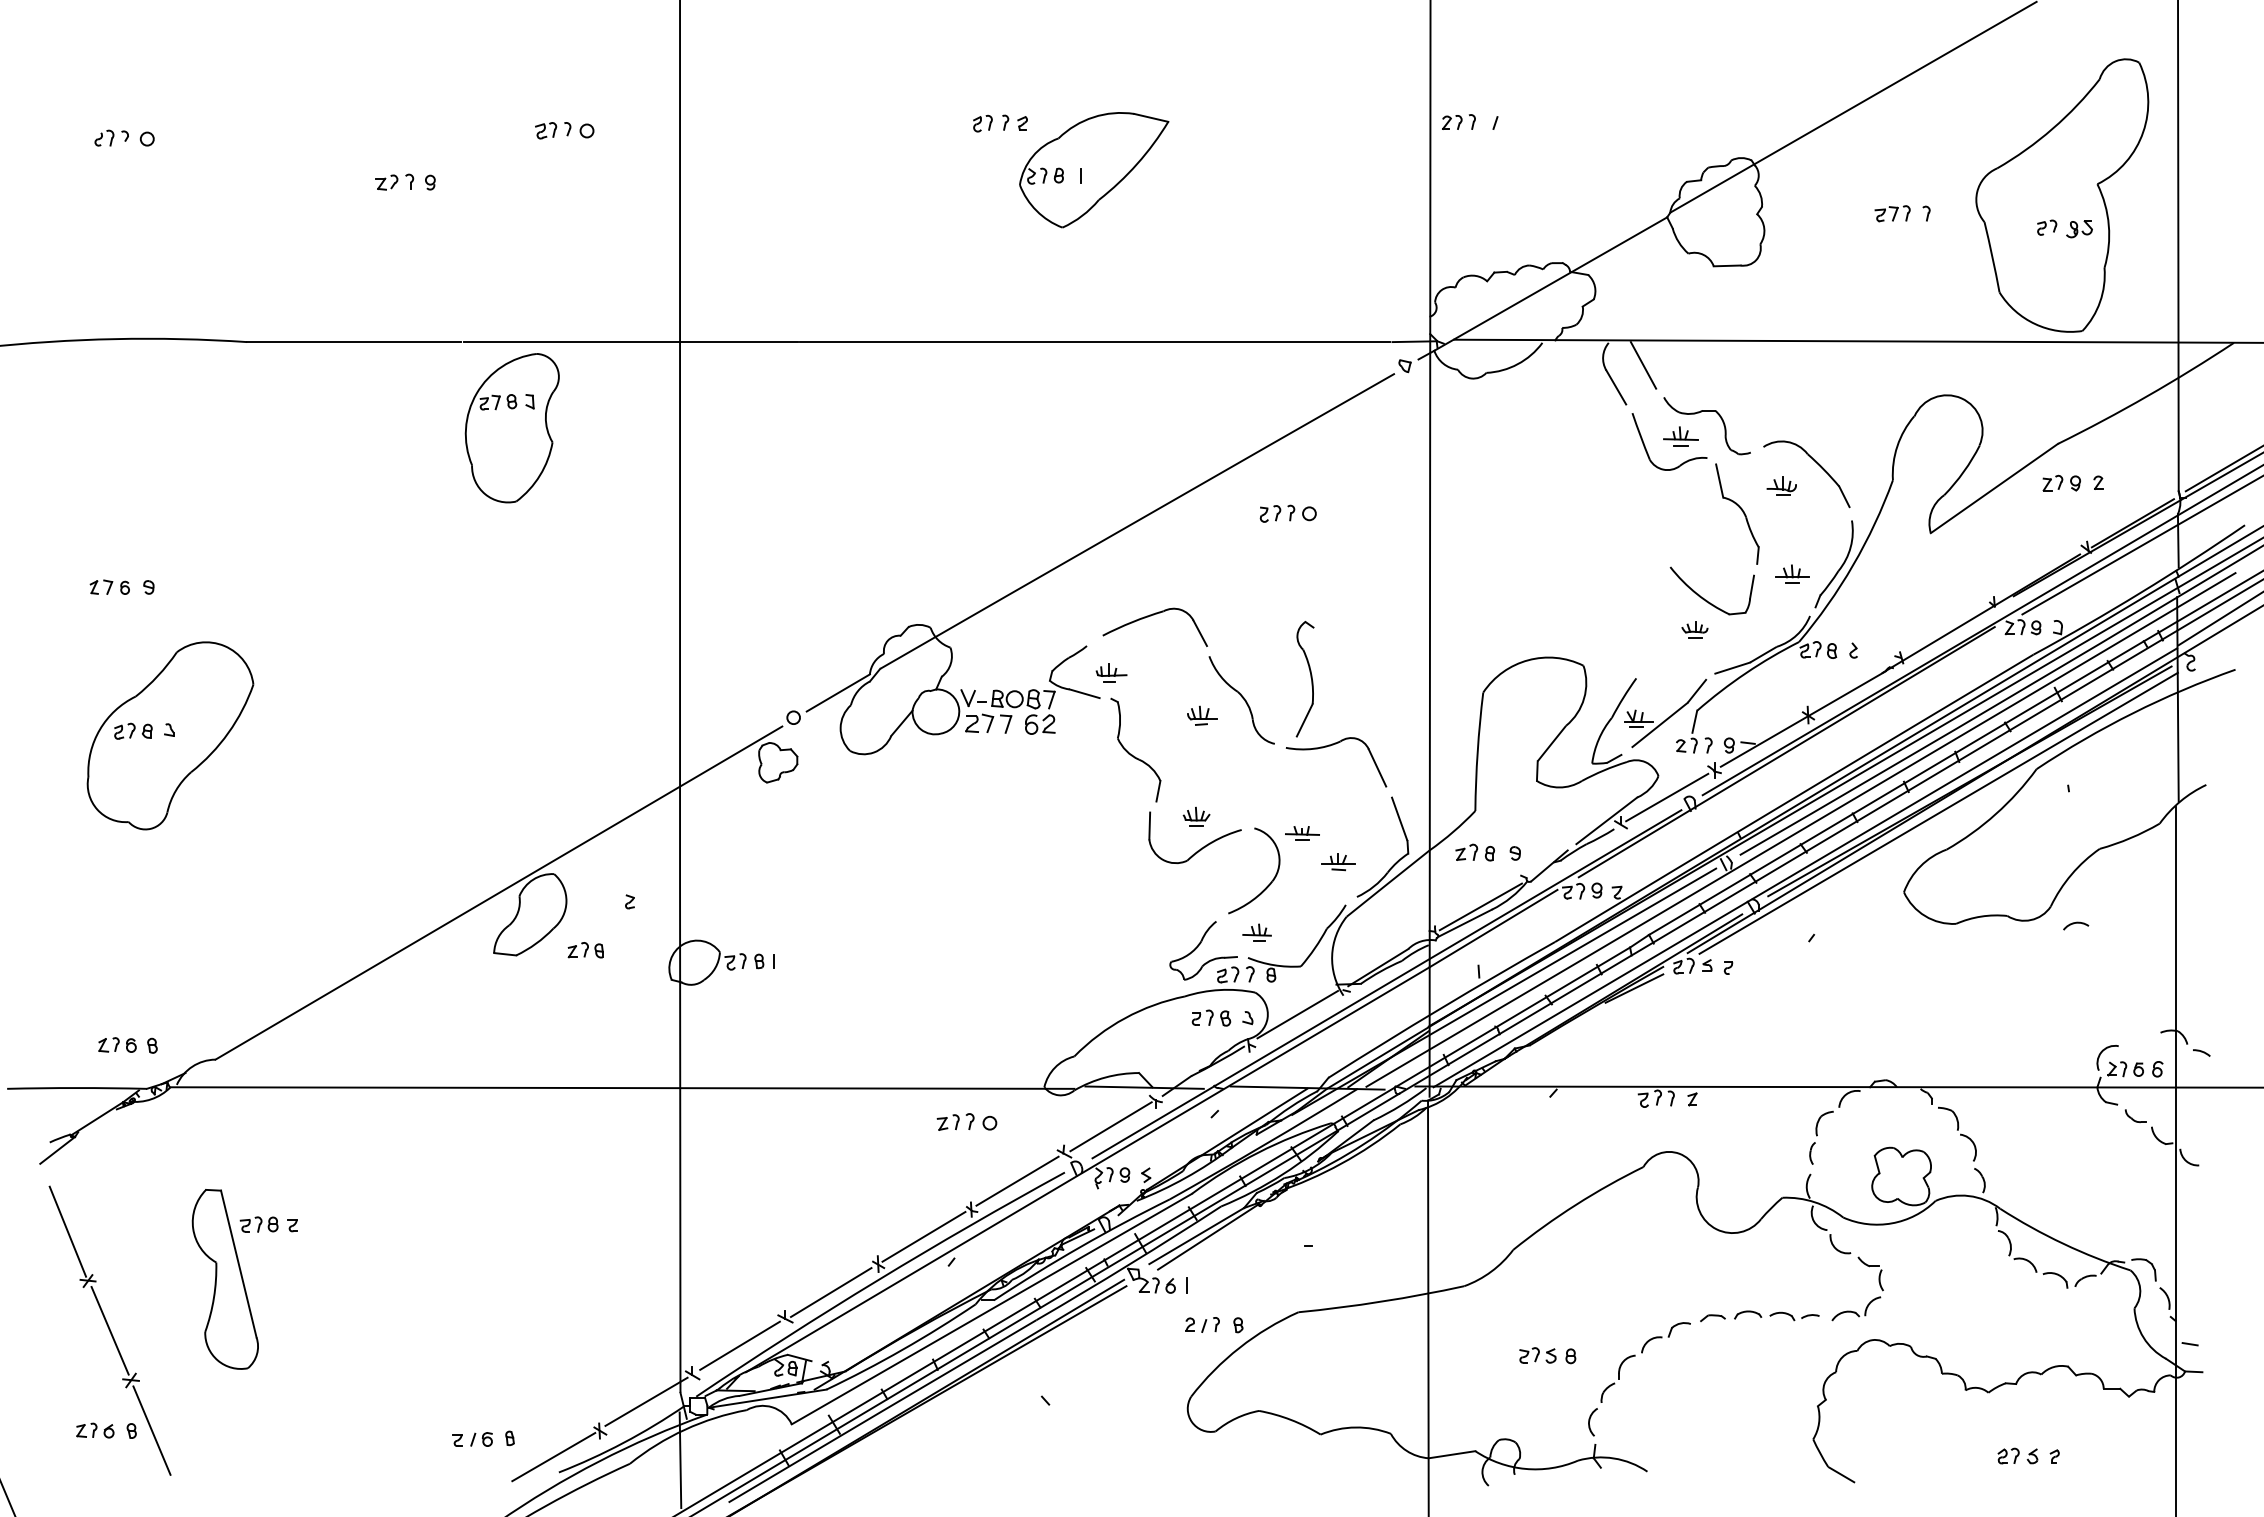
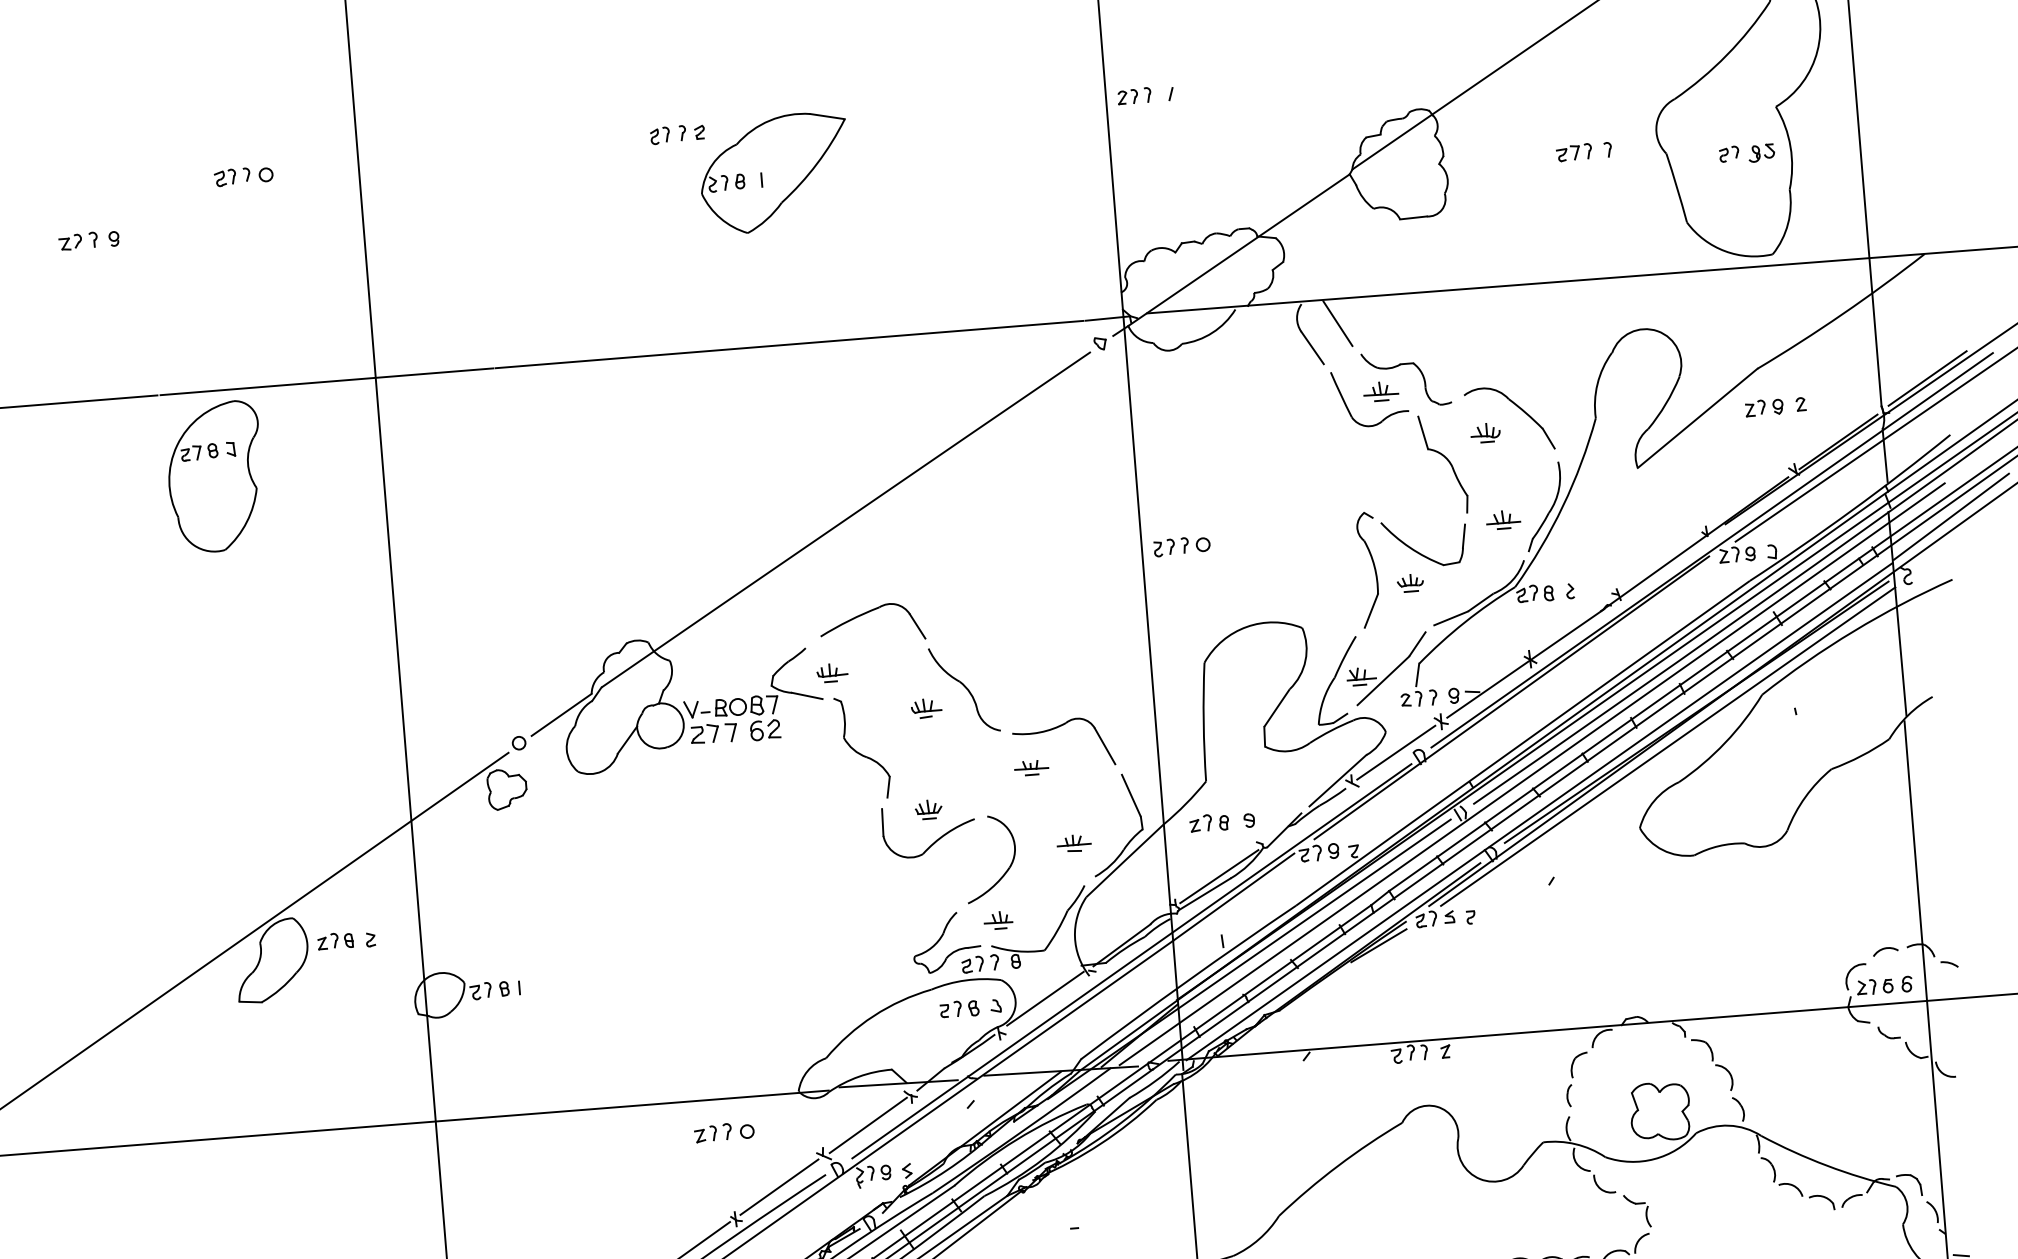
part: (1287, 513) -> (1181, 546), moved
part: (1310, 677) -> (1373, 567), moved
part: (1302, 833) -> (1031, 767), moved
arc: (2076, 923) -> (1885, 948), moved
part: (585, 950) -> (335, 941), moved

